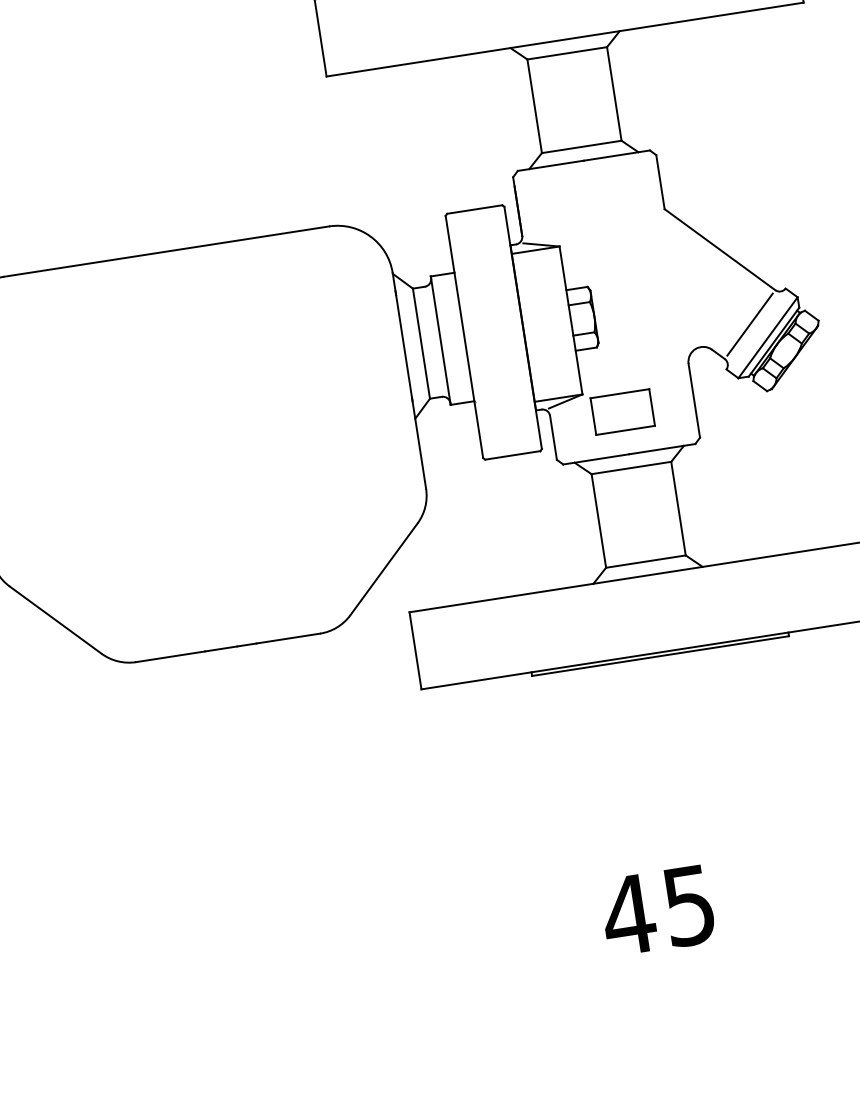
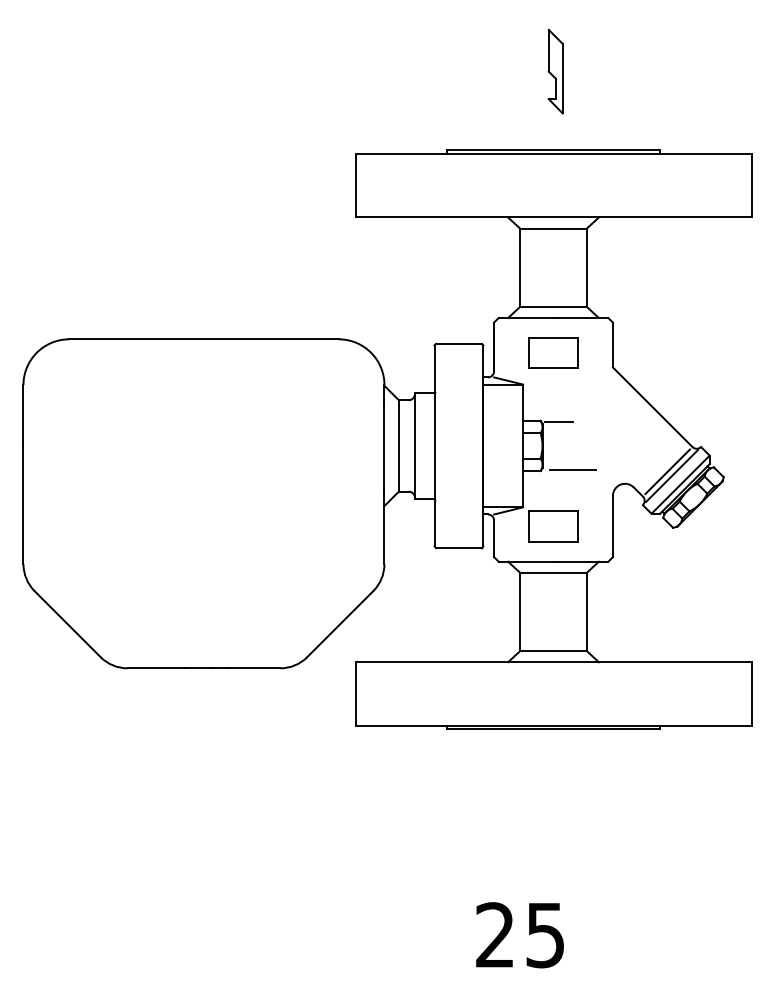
part: (590, 202) -> (553, 352), added
line: (610, 284) -> (559, 421), added
line: (755, 329) -> (671, 476), added
line: (635, 340) -> (572, 470), added
text: (628, 914) -> (495, 934), 45 -> 25

